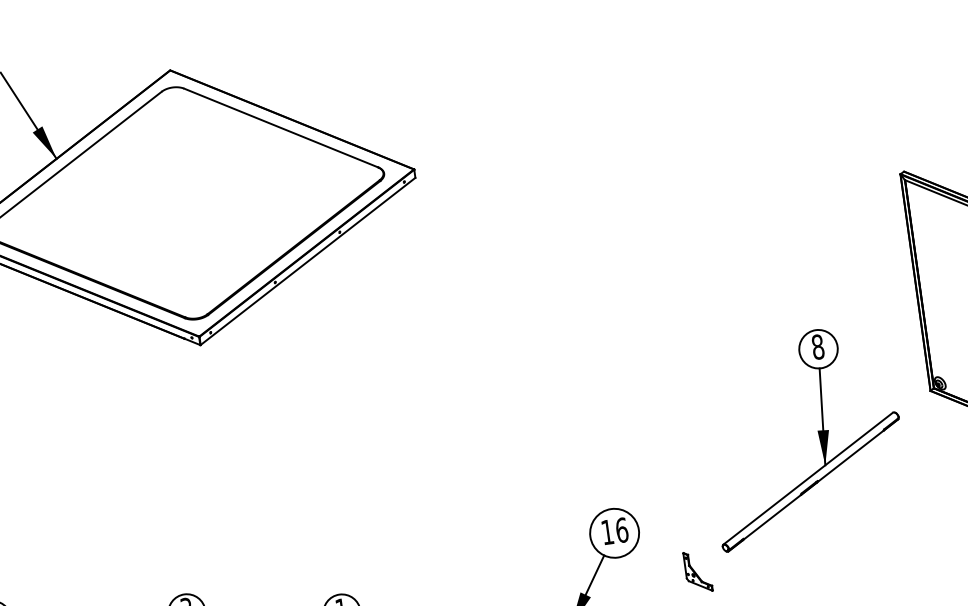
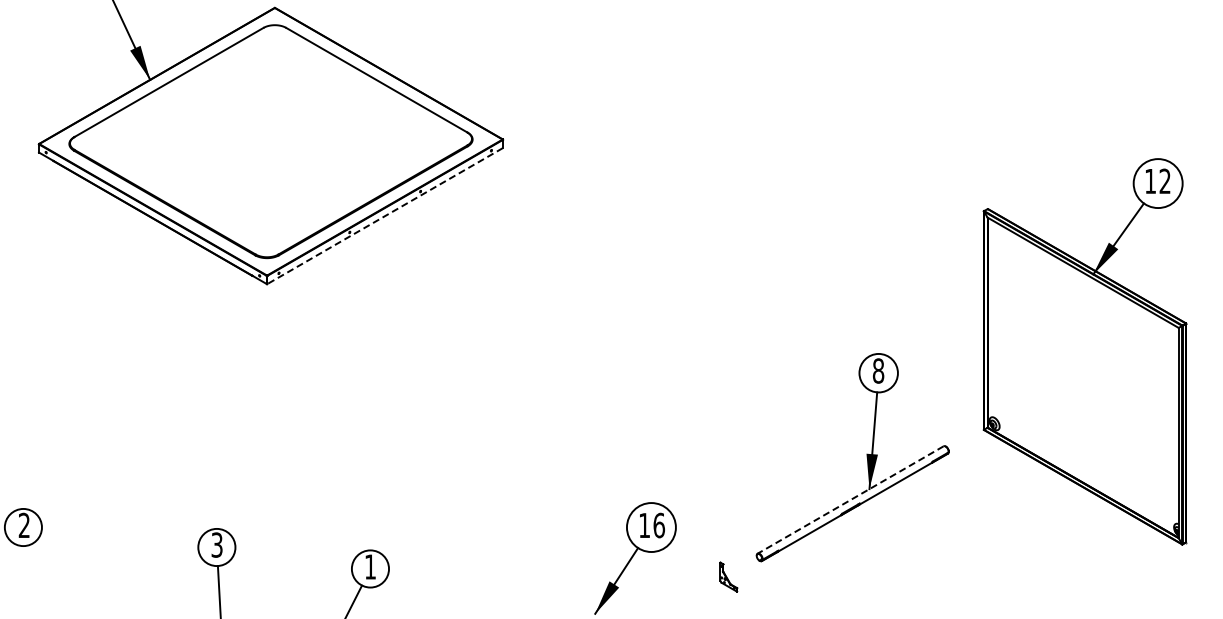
line: (307, 261) -> (384, 216), solid -> dashed
line: (808, 479) -> (850, 500), solid -> dashed
part: (697, 571) -> (728, 576), size x0.7

